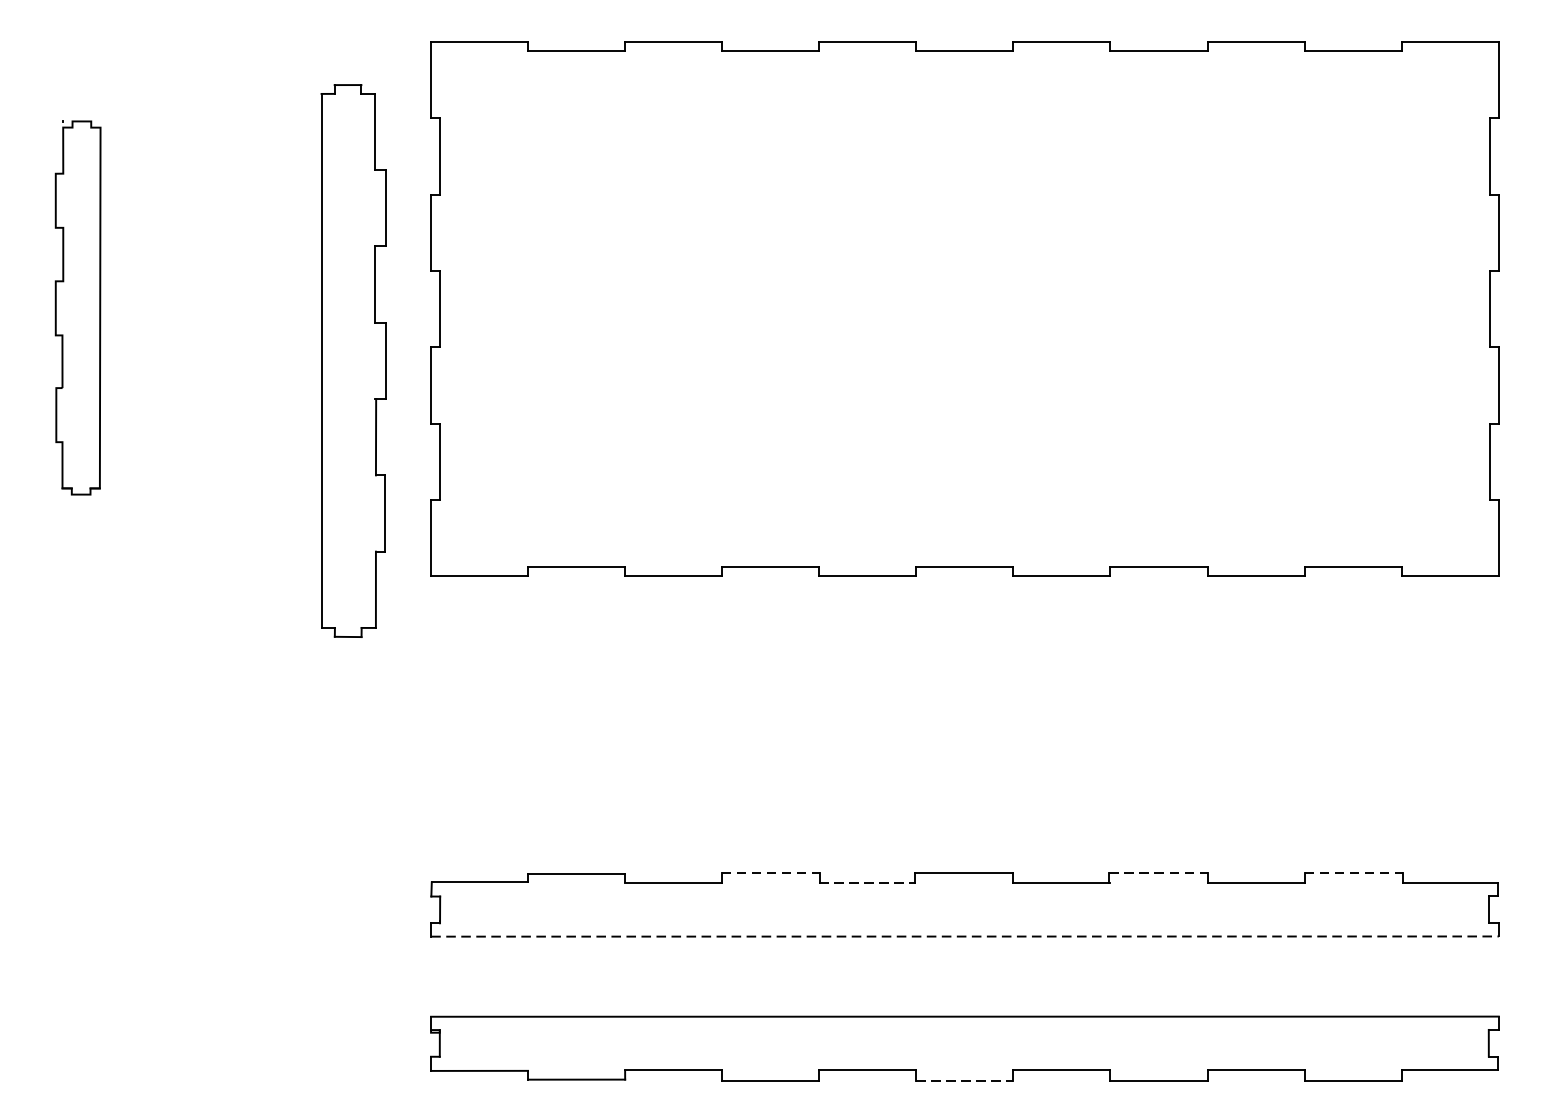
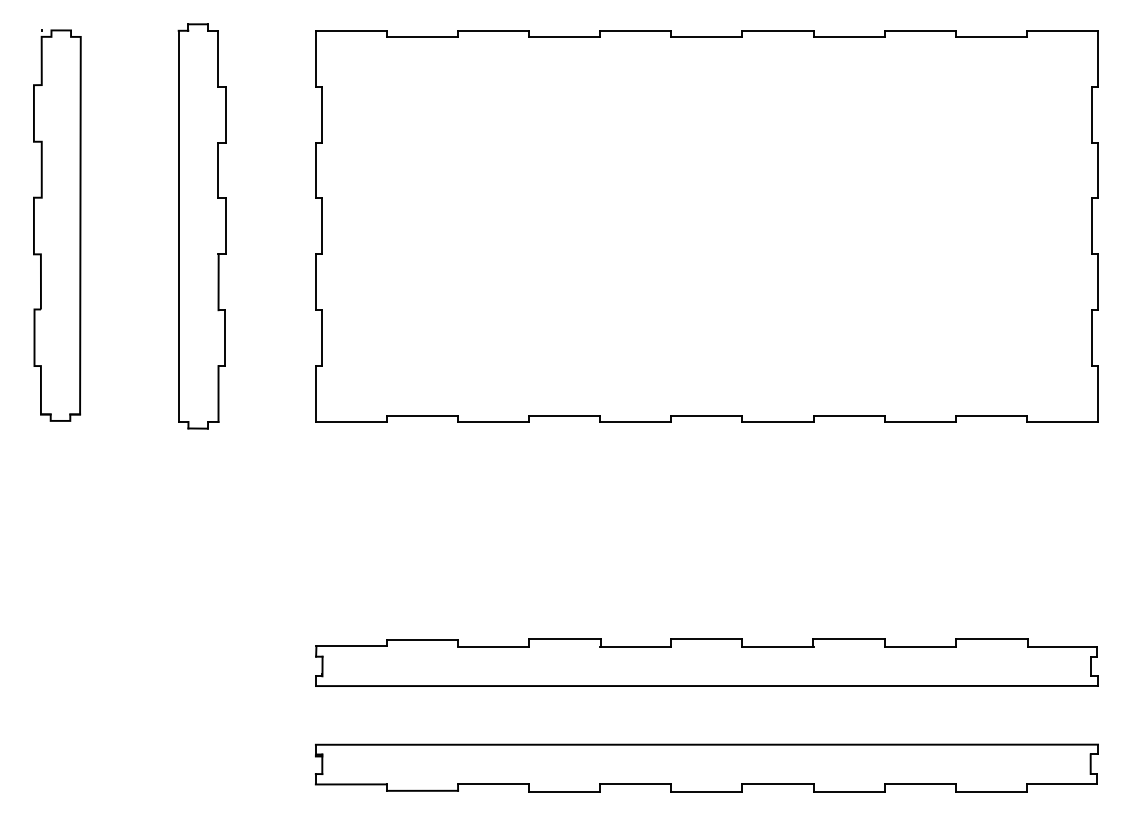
part: (78, 307) -> (57, 225), size x1.43
part: (352, 361) -> (201, 226), moved
line: (770, 873) -> (564, 639), dashed -> solid
line: (1158, 873) -> (848, 639), dashed -> solid
line: (1353, 873) -> (991, 639), dashed -> solid
line: (867, 882) -> (635, 646), dashed -> solid
line: (965, 937) -> (707, 686), dashed -> solid
line: (964, 1080) -> (706, 791), dashed -> solid

